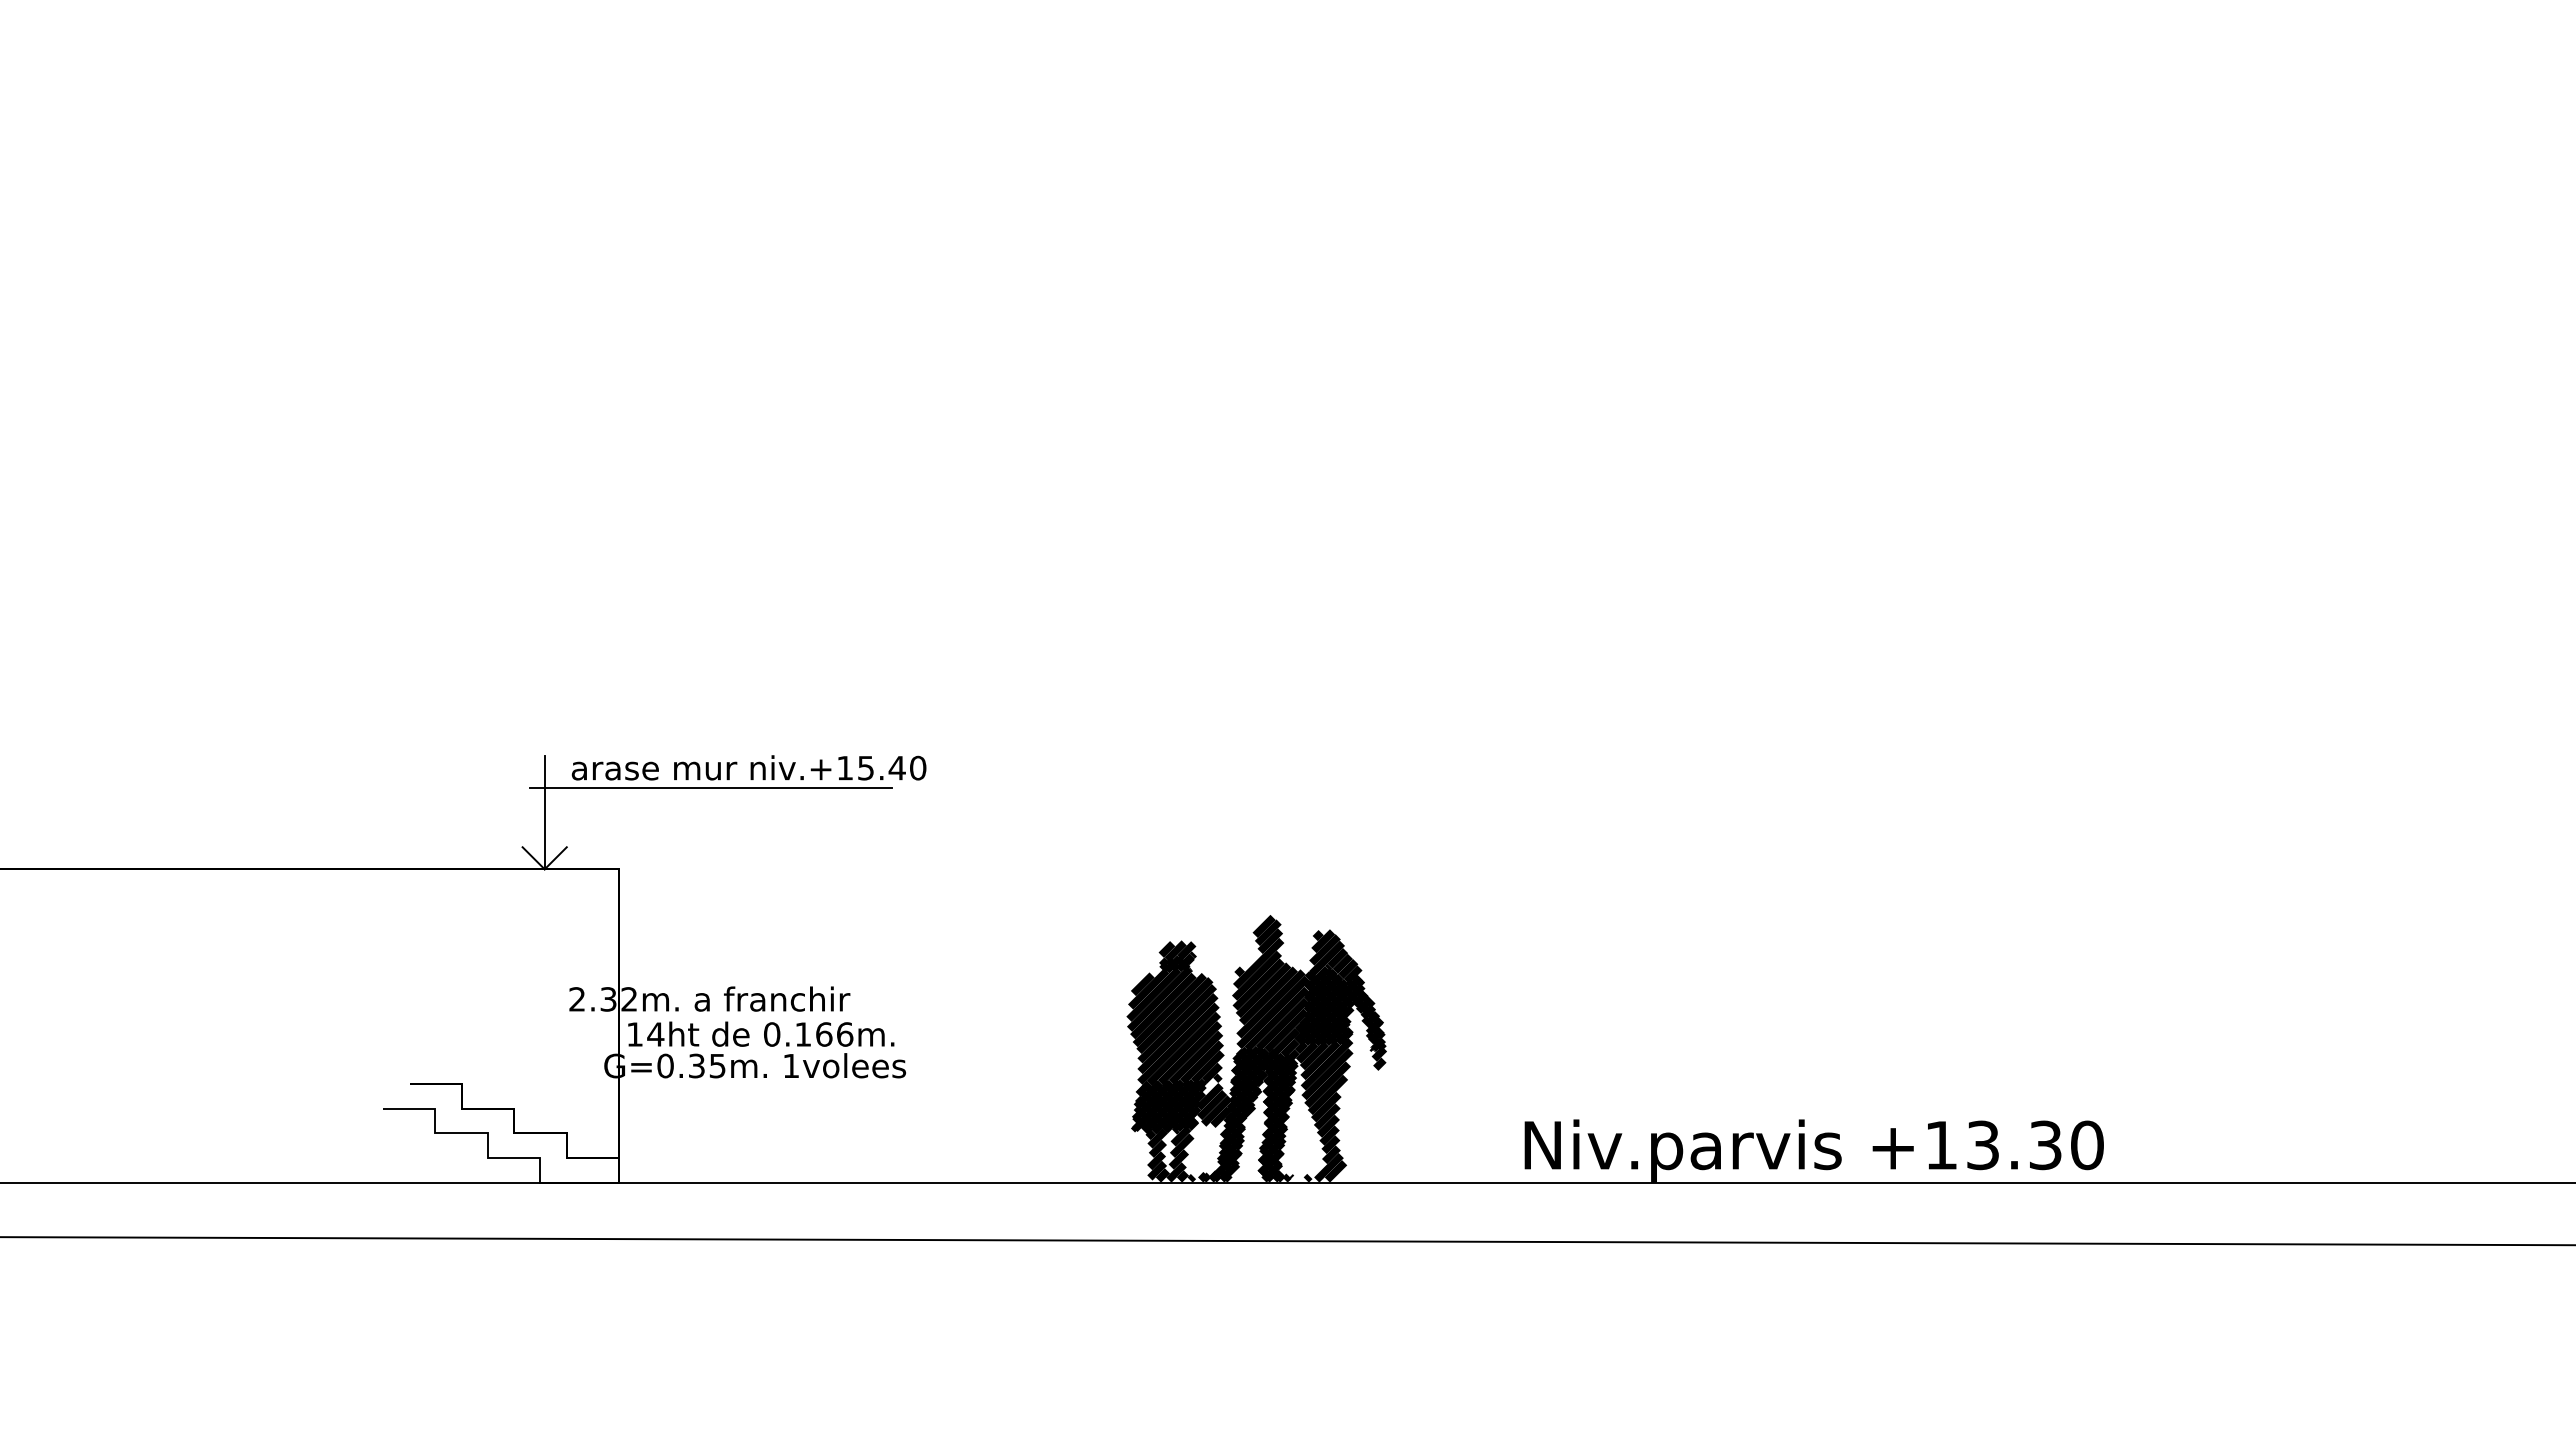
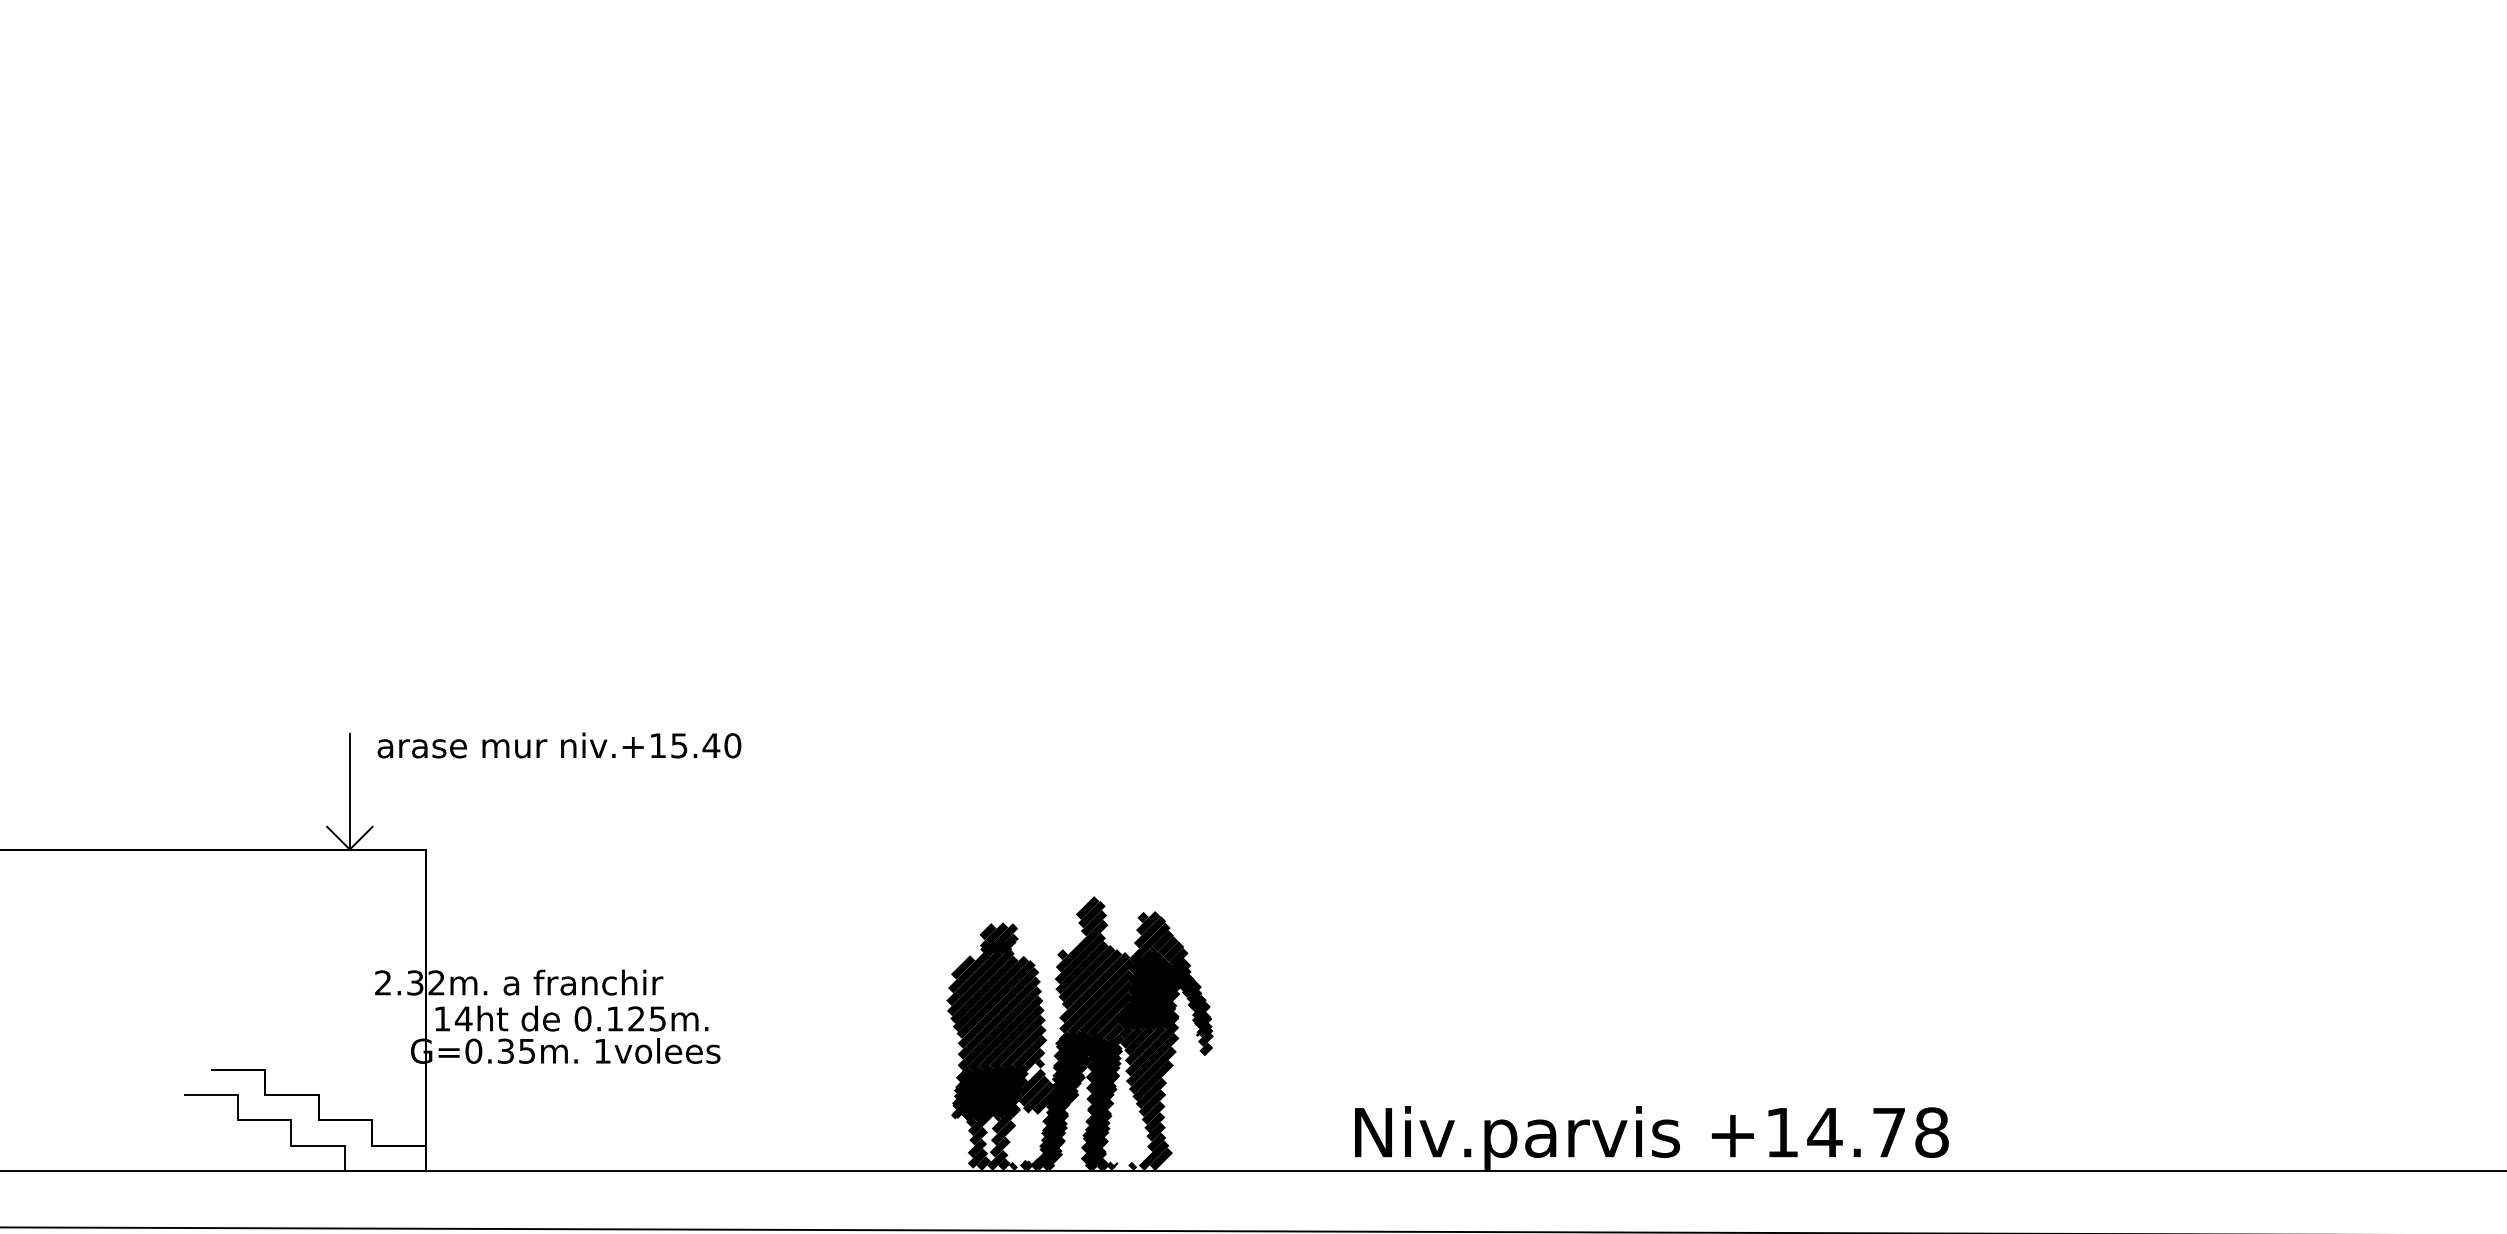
line: (710, 787) -> (519, 765), removed
text: (834, 1034) -> (647, 1018), 0.166m. -> 0.125m.
text: (2034, 1145) -> (1877, 1132), +13.30 -> +14.78

